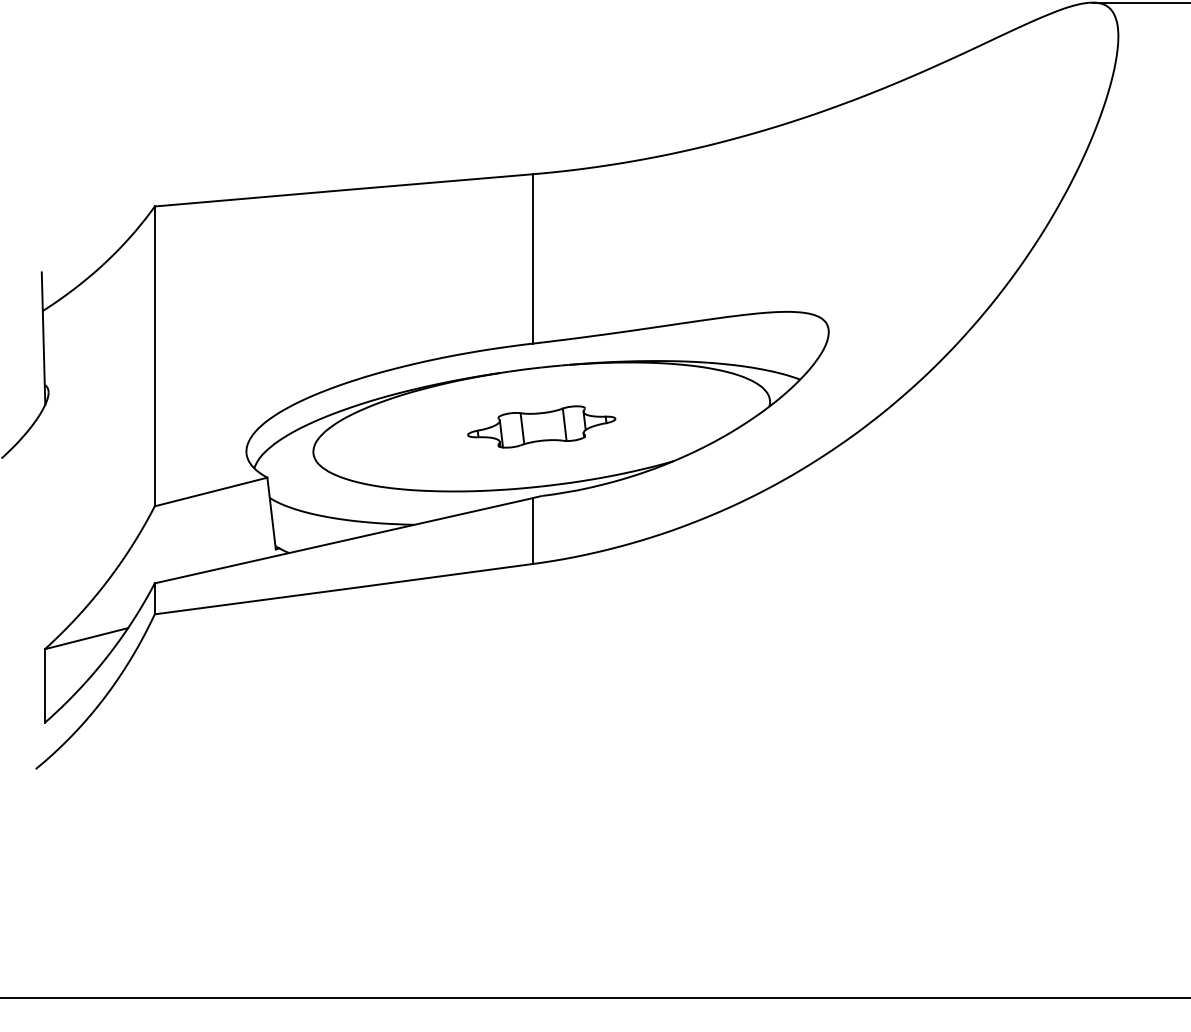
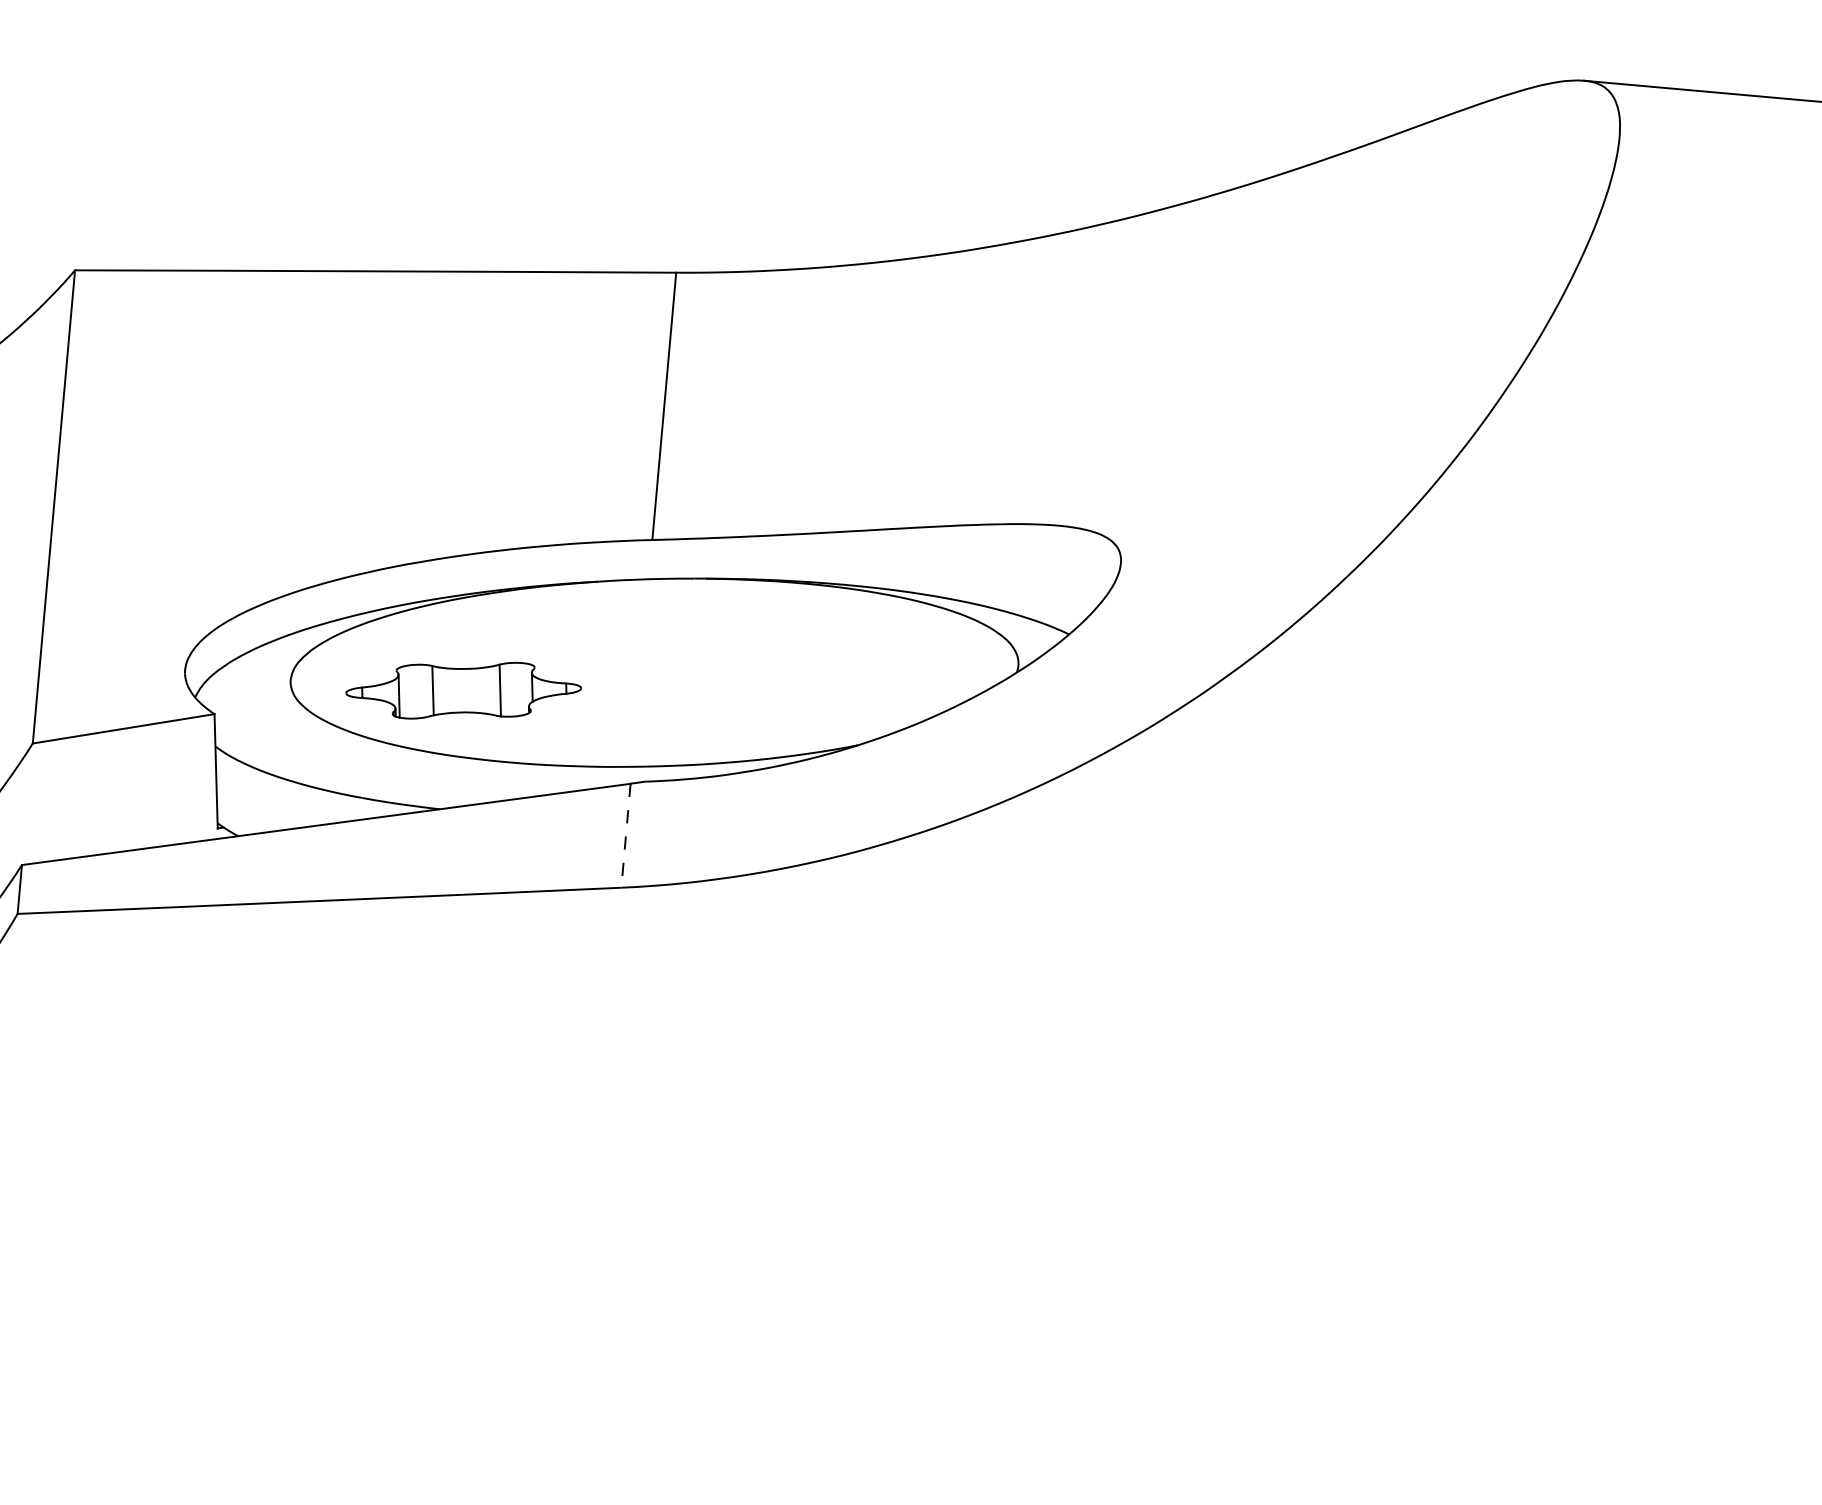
part: (541, 426) -> (463, 689), moved
line: (532, 531) -> (625, 836), solid -> dashed

